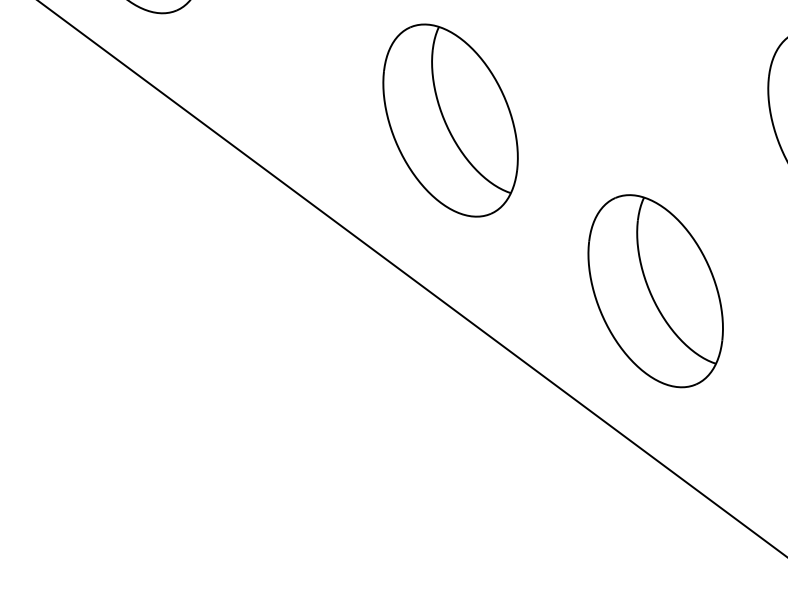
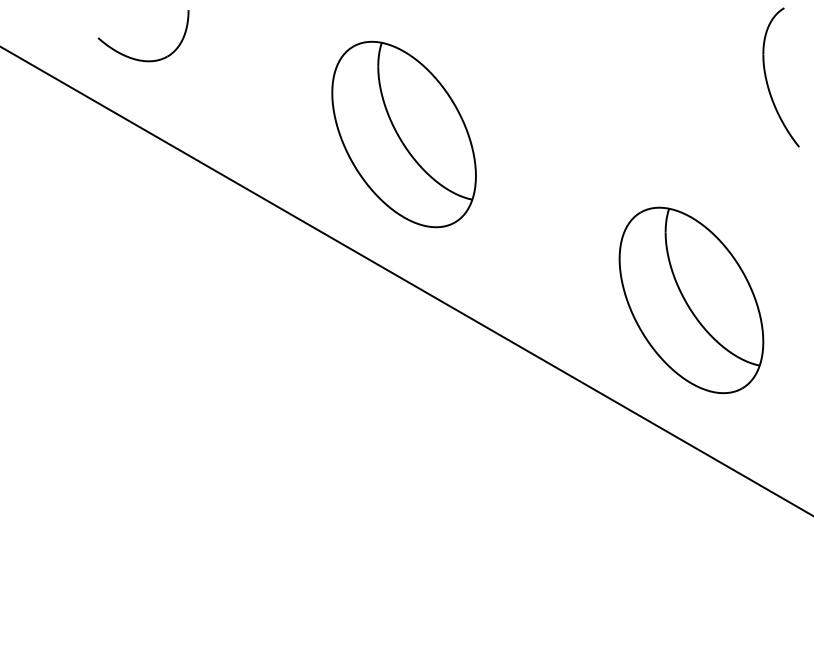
part: (450, 120) -> (403, 134), moved
part: (655, 291) -> (691, 300), moved

